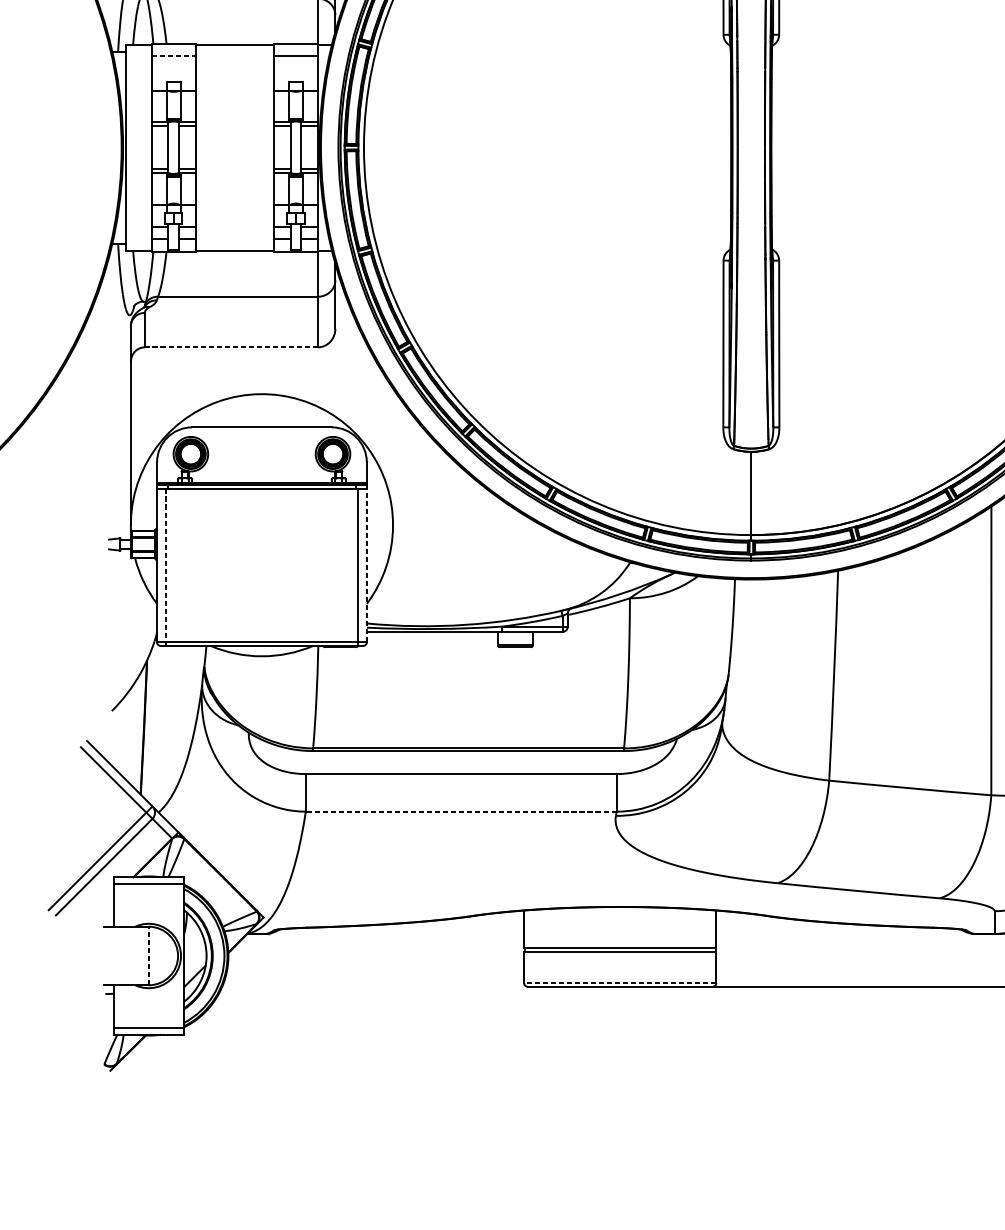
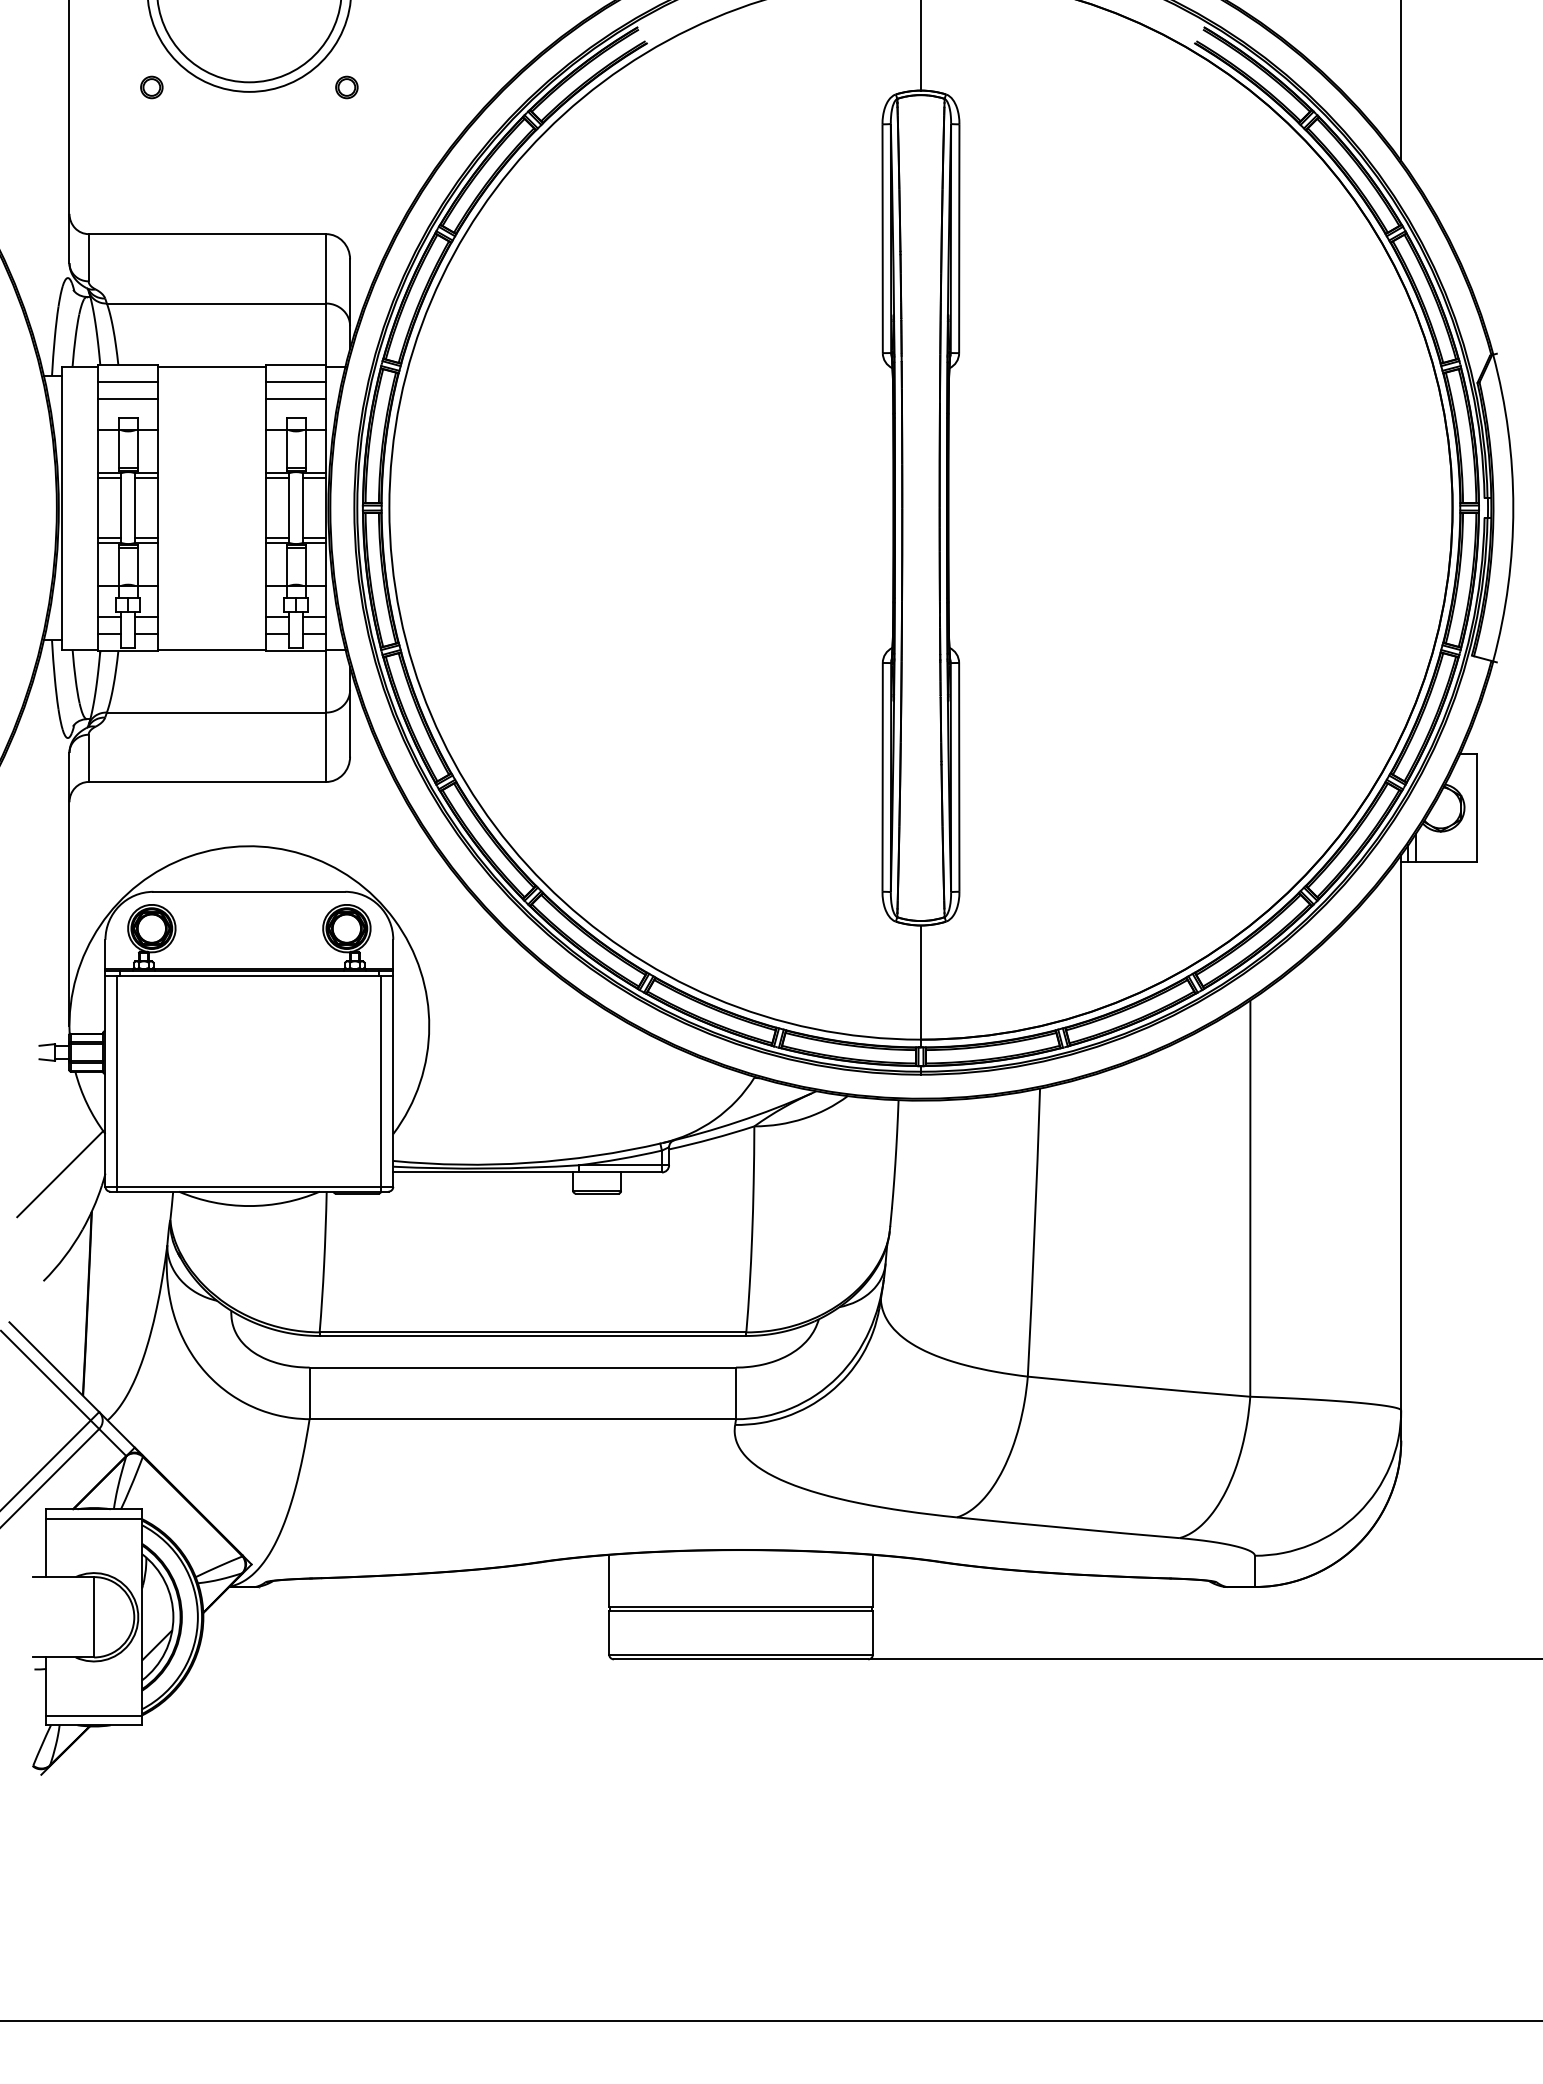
line: (173, 56) -> (128, 382), dashed -> solid
line: (173, 67) -> (128, 398), added
line: (296, 67) -> (296, 398), added
line: (231, 347) -> (207, 782), dashed -> solid
line: (366, 565) -> (393, 1081), dashed -> solid
line: (165, 567) -> (117, 1083), dashed -> solid
line: (124, 633) -> (60, 1174), added
line: (460, 811) -> (522, 1419), dashed -> solid
line: (149, 955) -> (94, 1616), dashed -> solid
line: (620, 983) -> (741, 1654), dashed -> solid

